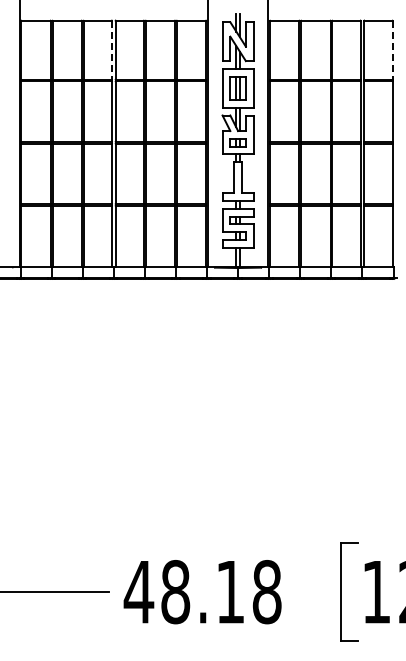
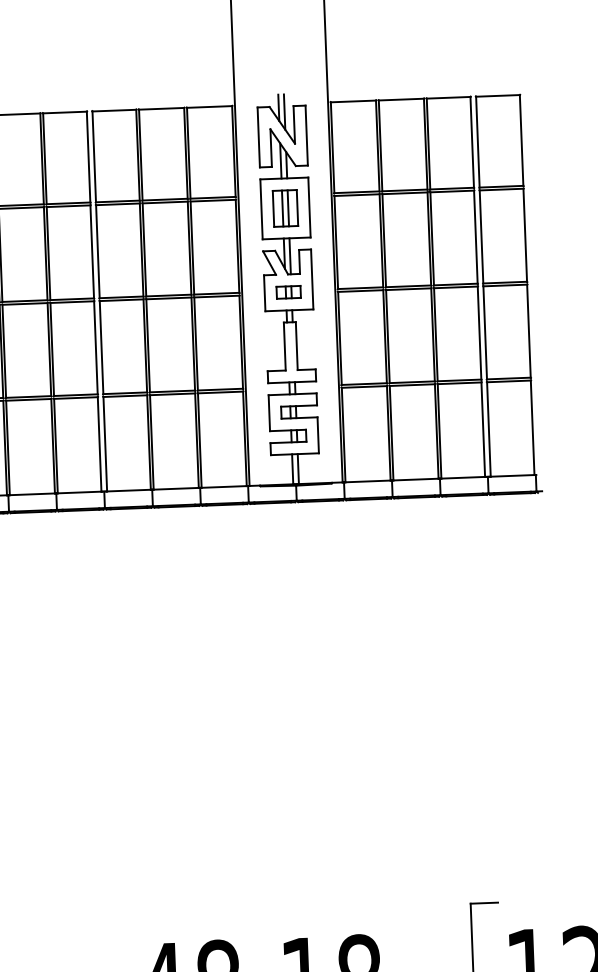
line: (111, 50) -> (87, 157), dashed -> solid
line: (392, 50) -> (521, 140), dashed -> solid

